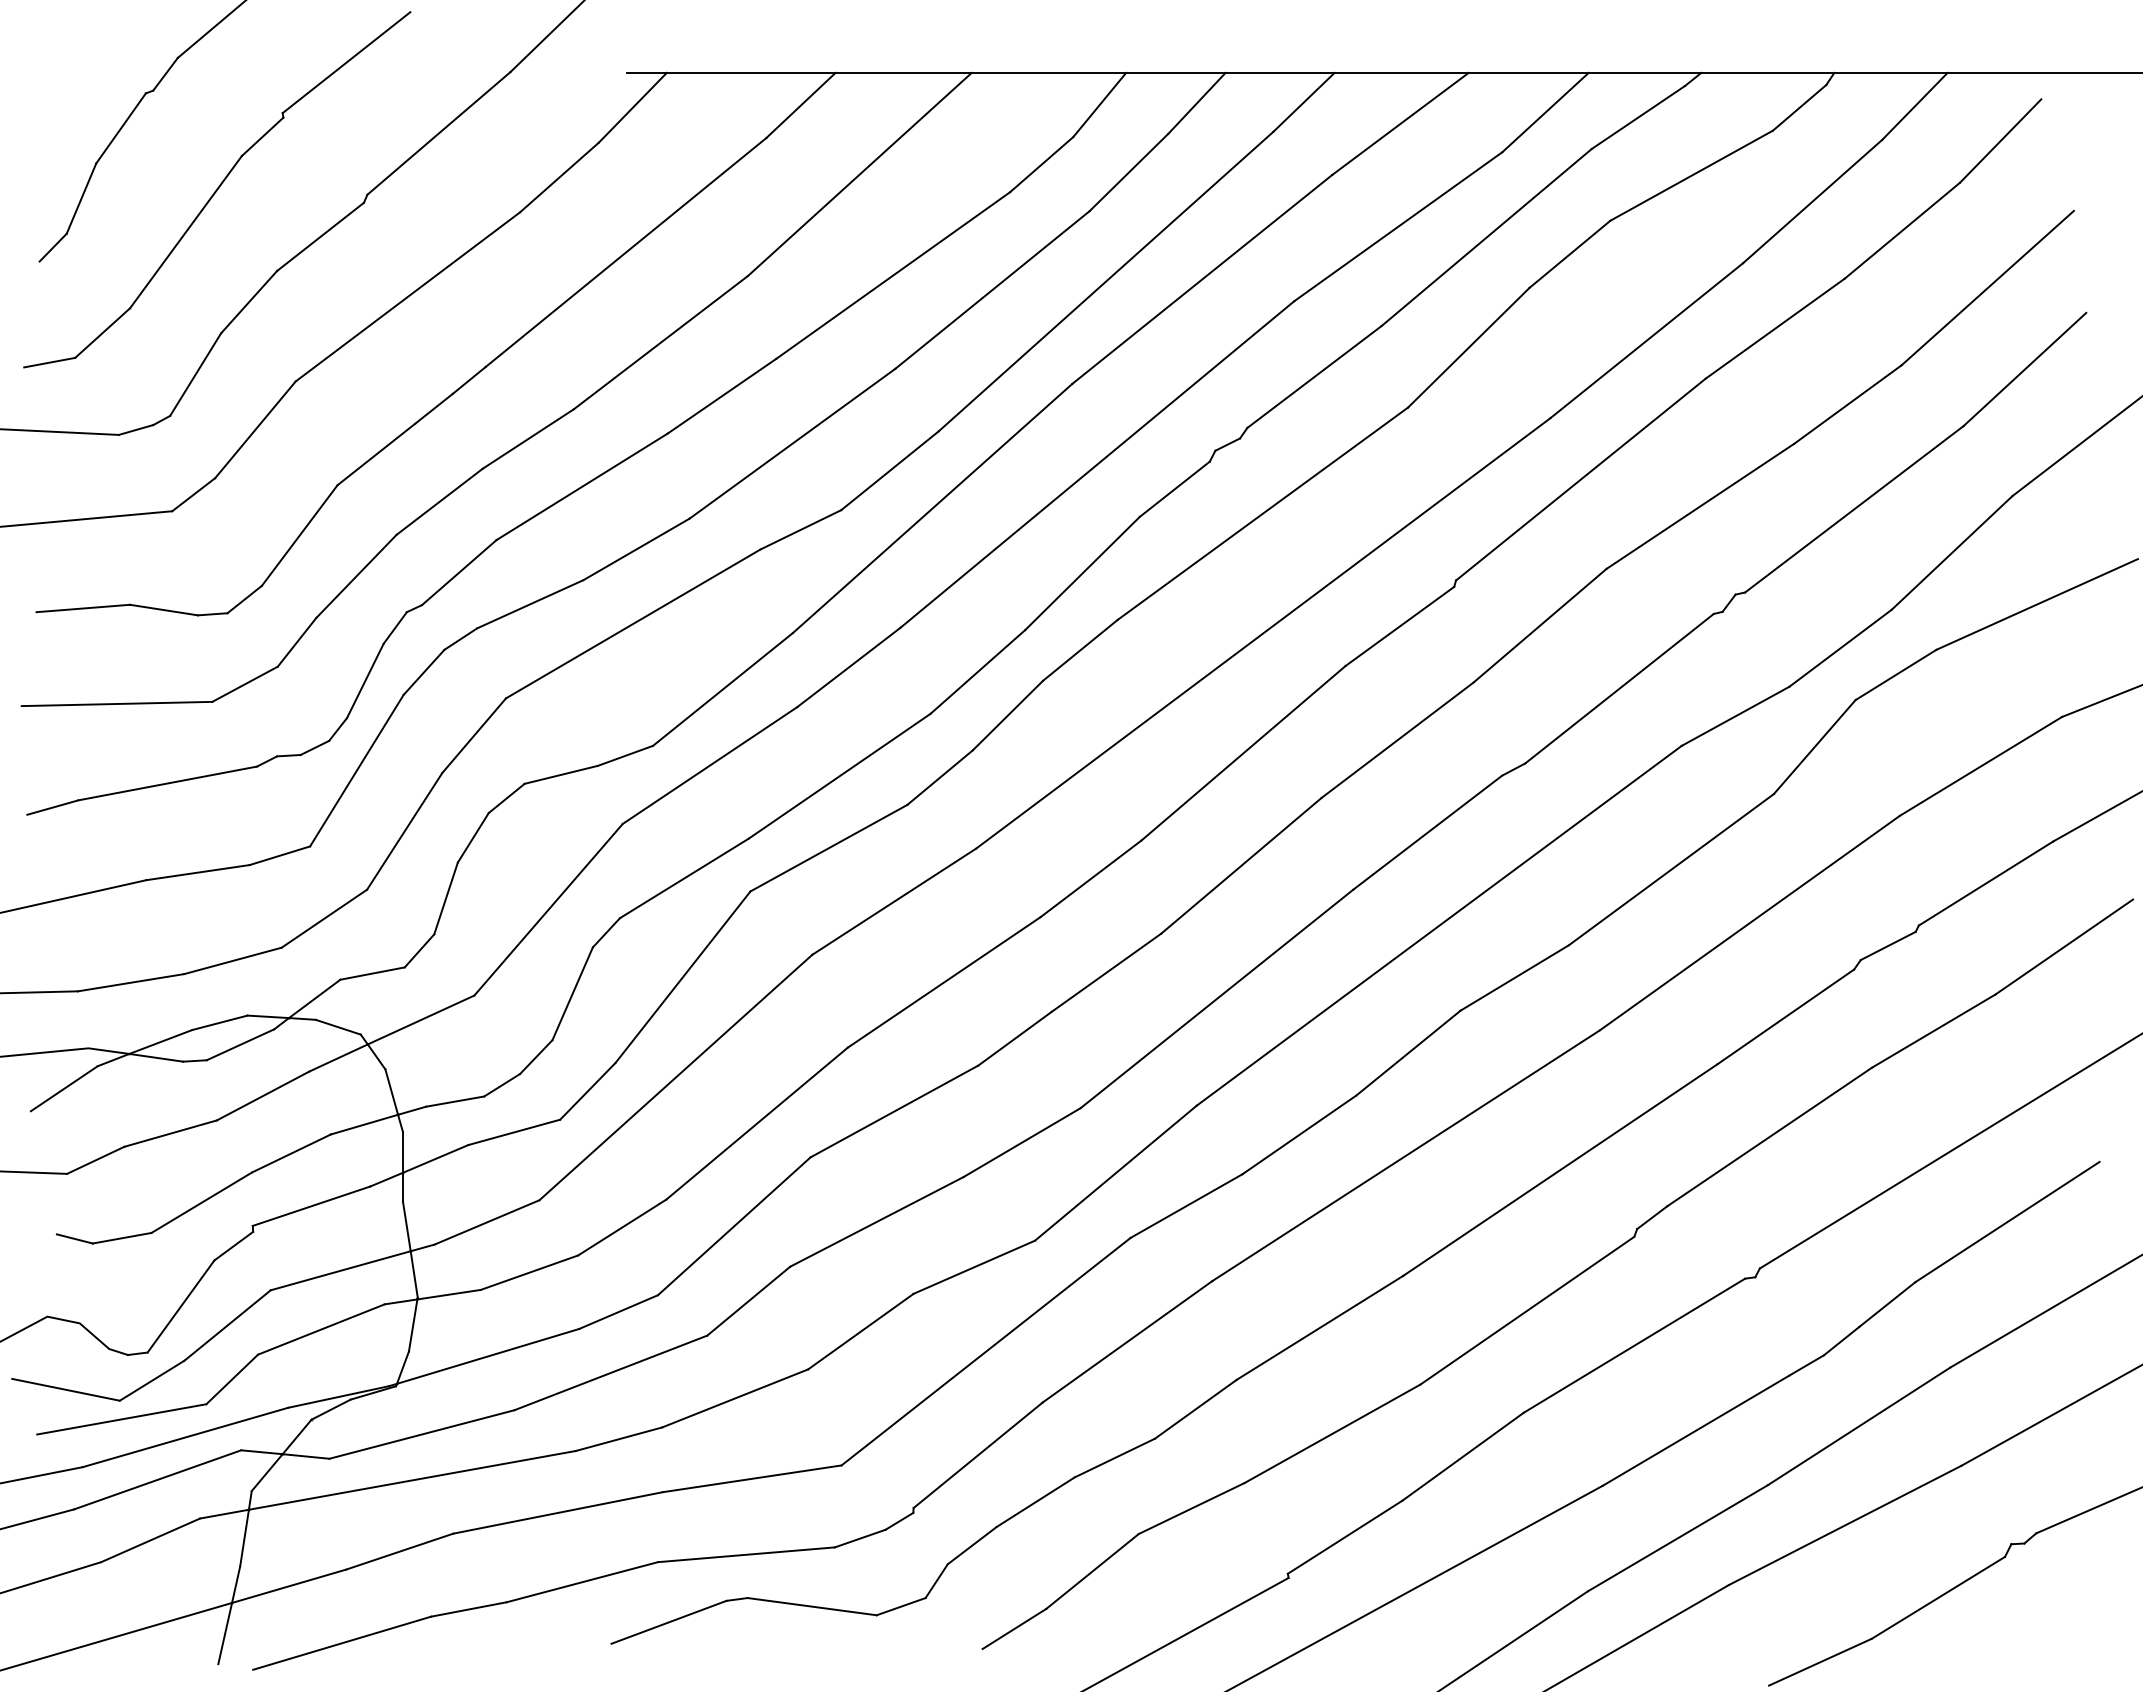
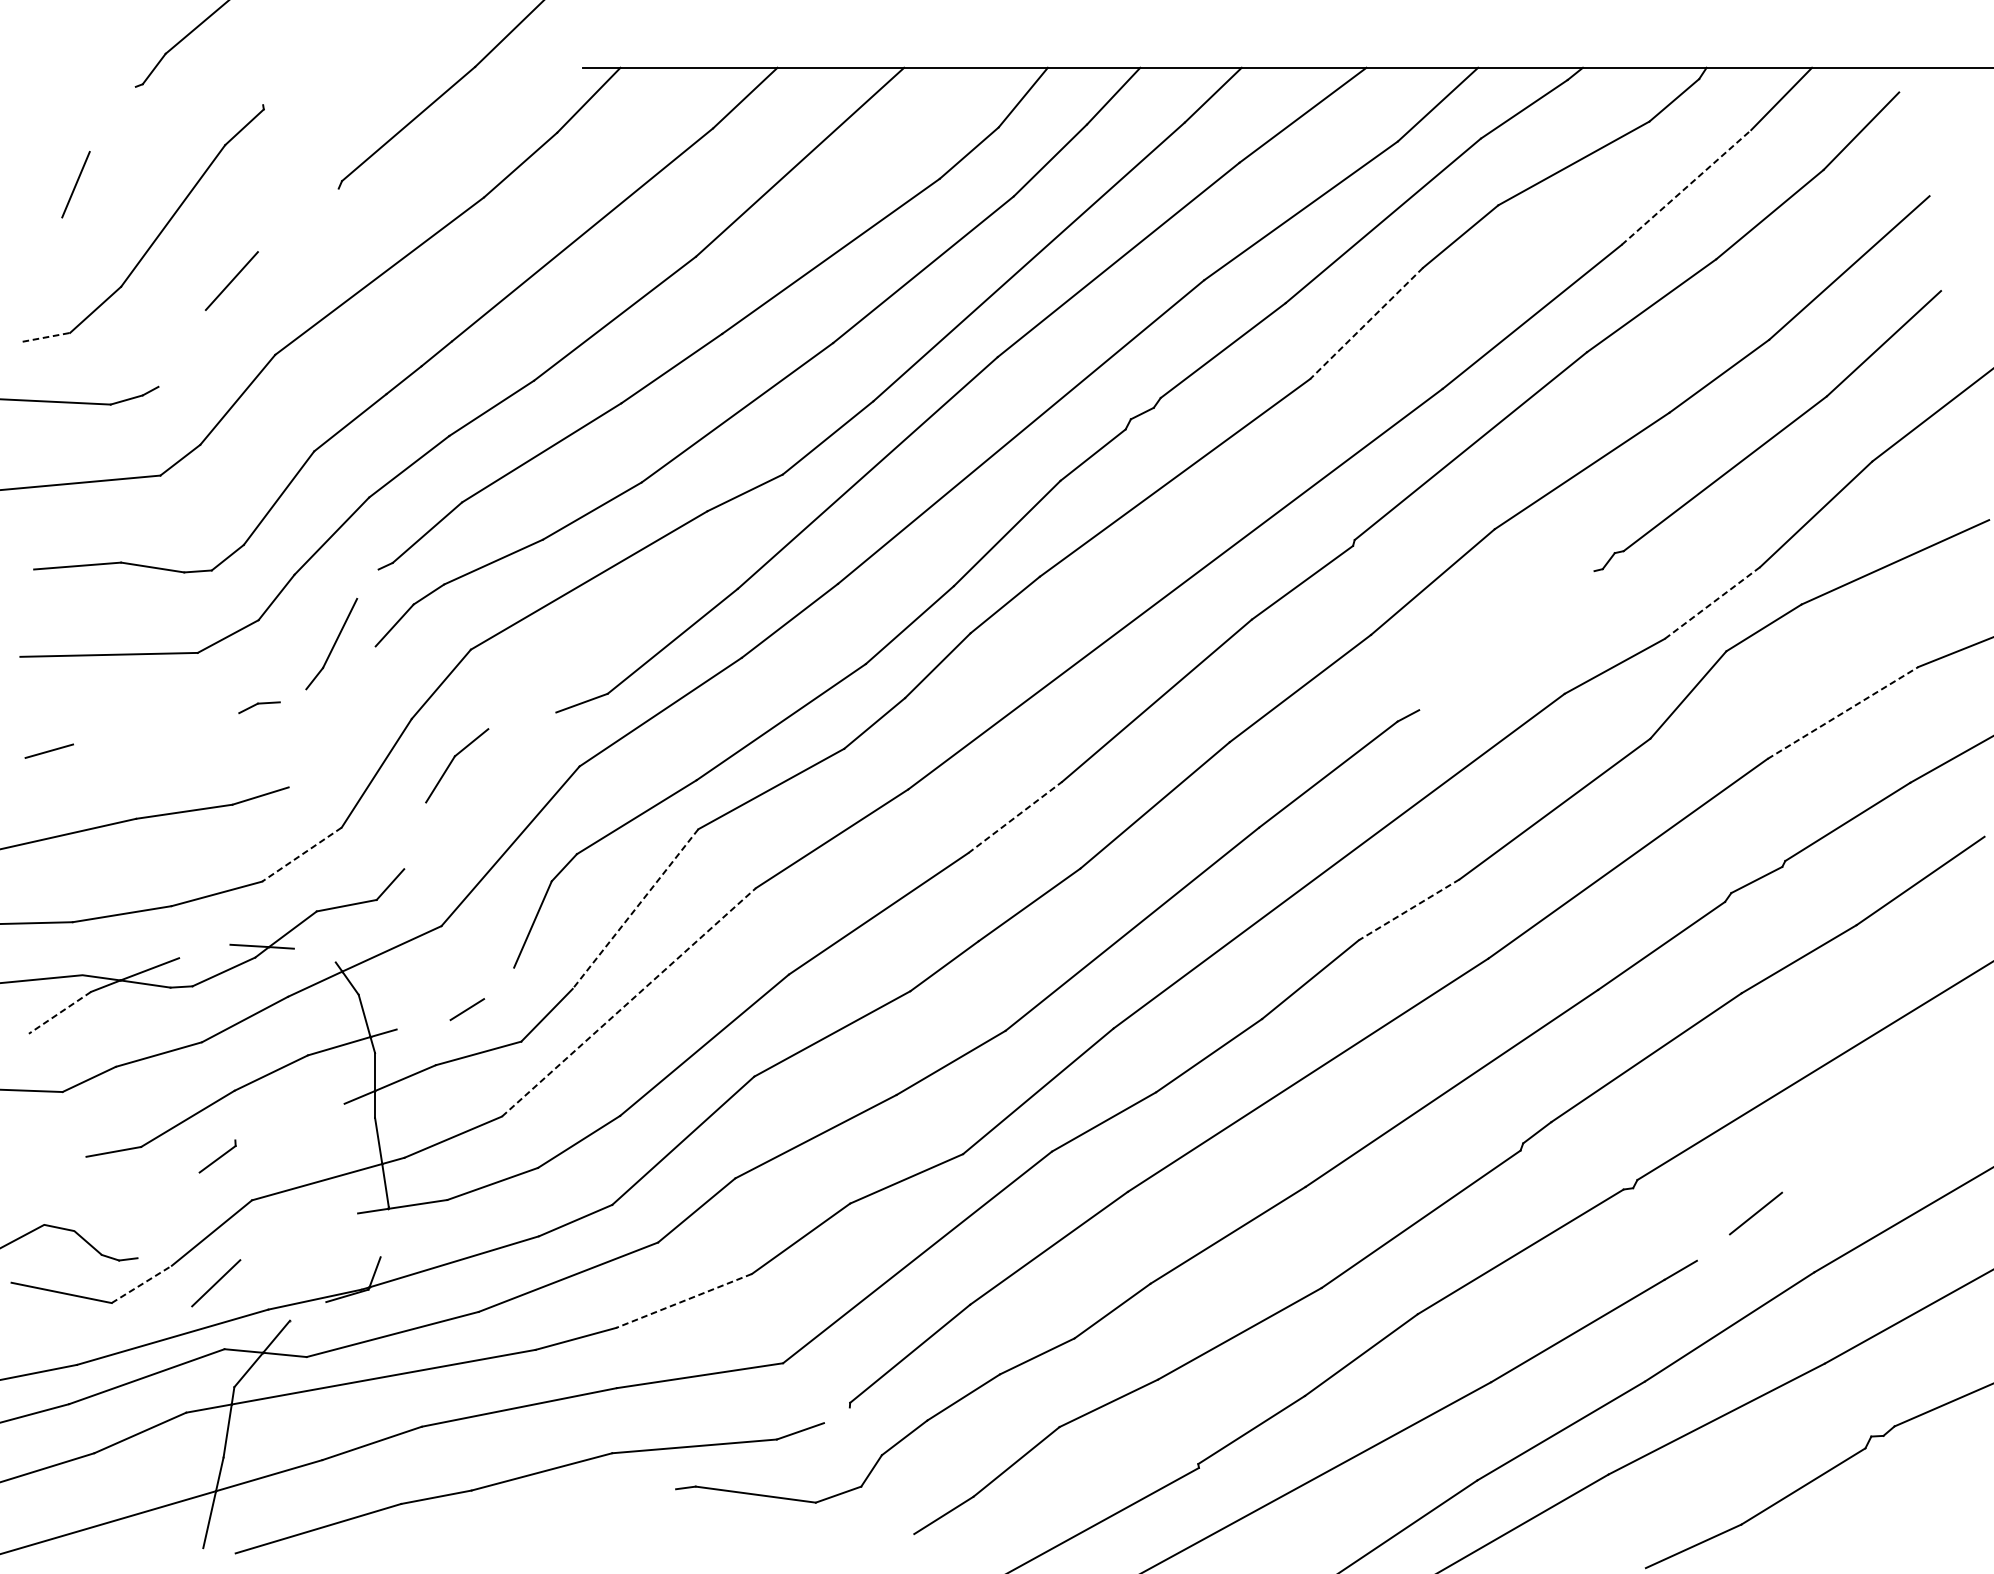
line: (346, 62) -> (322, 58), removed
line: (120, 128) -> (112, 119), removed
line: (1813, 201) -> (1687, 187), solid -> dashed
line: (320, 236) -> (298, 219), removed
line: (52, 247) -> (49, 230), removed
line: (1468, 348) -> (1366, 324), solid -> dashed
line: (49, 362) -> (46, 337), solid -> dashed
line: (195, 374) -> (182, 348), removed
line: (394, 627) -> (367, 583), removed
line: (1840, 648) -> (1712, 603), solid -> dashed
line: (1619, 688) -> (1506, 640), removed
line: (314, 747) -> (292, 695), removed
line: (1980, 766) -> (1842, 713), solid -> dashed
line: (356, 770) -> (331, 716), removed
line: (560, 774) -> (521, 720), removed
line: (167, 783) -> (156, 728), removed
line: (1091, 878) -> (1015, 817), solid -> dashed
line: (445, 898) -> (414, 835), removed
line: (324, 918) -> (302, 854), solid -> dashed
line: (682, 977) -> (635, 909), solid -> dashed
line: (1514, 978) -> (1409, 910), solid -> dashed
line: (219, 1022) -> (204, 951), removed
line: (337, 1026) -> (314, 954), removed
line: (536, 1056) -> (499, 982), removed
line: (675, 1077) -> (628, 1002), solid -> dashed
line: (63, 1089) -> (59, 1013), solid -> dashed
line: (455, 1101) -> (423, 1024), removed
line: (311, 1205) -> (289, 1121), removed
line: (2007, 1221) -> (1867, 1136), removed
line: (74, 1238) -> (69, 1152), removed
line: (180, 1306) -> (168, 1215), removed
line: (412, 1325) -> (383, 1233), removed
line: (321, 1329) -> (299, 1236), removed
line: (1841, 1340) -> (1713, 1247), removed
line: (152, 1380) -> (142, 1284), solid -> dashed
line: (735, 1398) -> (684, 1300), solid -> dashed
line: (330, 1409) -> (307, 1311), removed
line: (121, 1419) -> (113, 1320), removed
line: (899, 1520) -> (836, 1414), removed
line: (668, 1621) -> (622, 1508), removed

